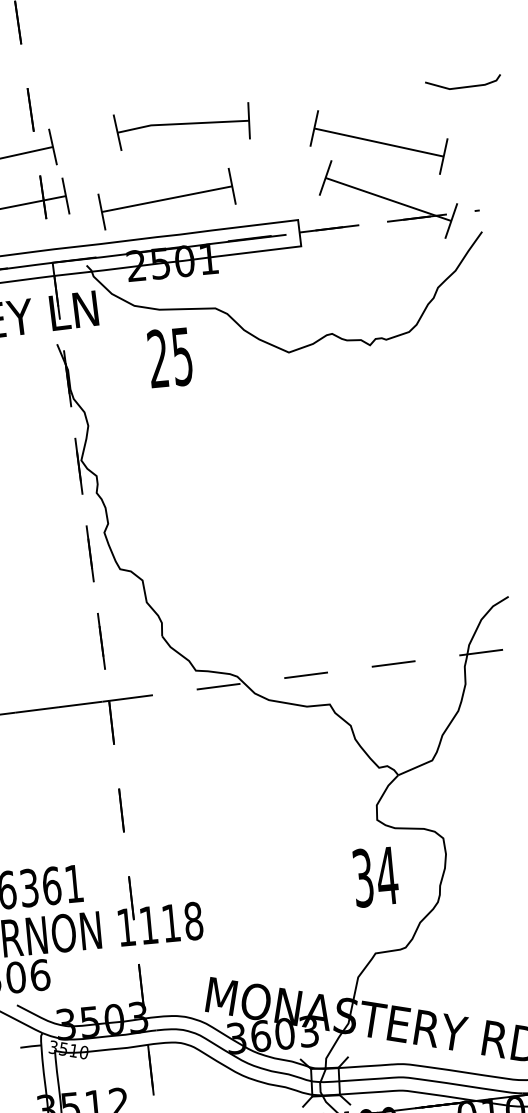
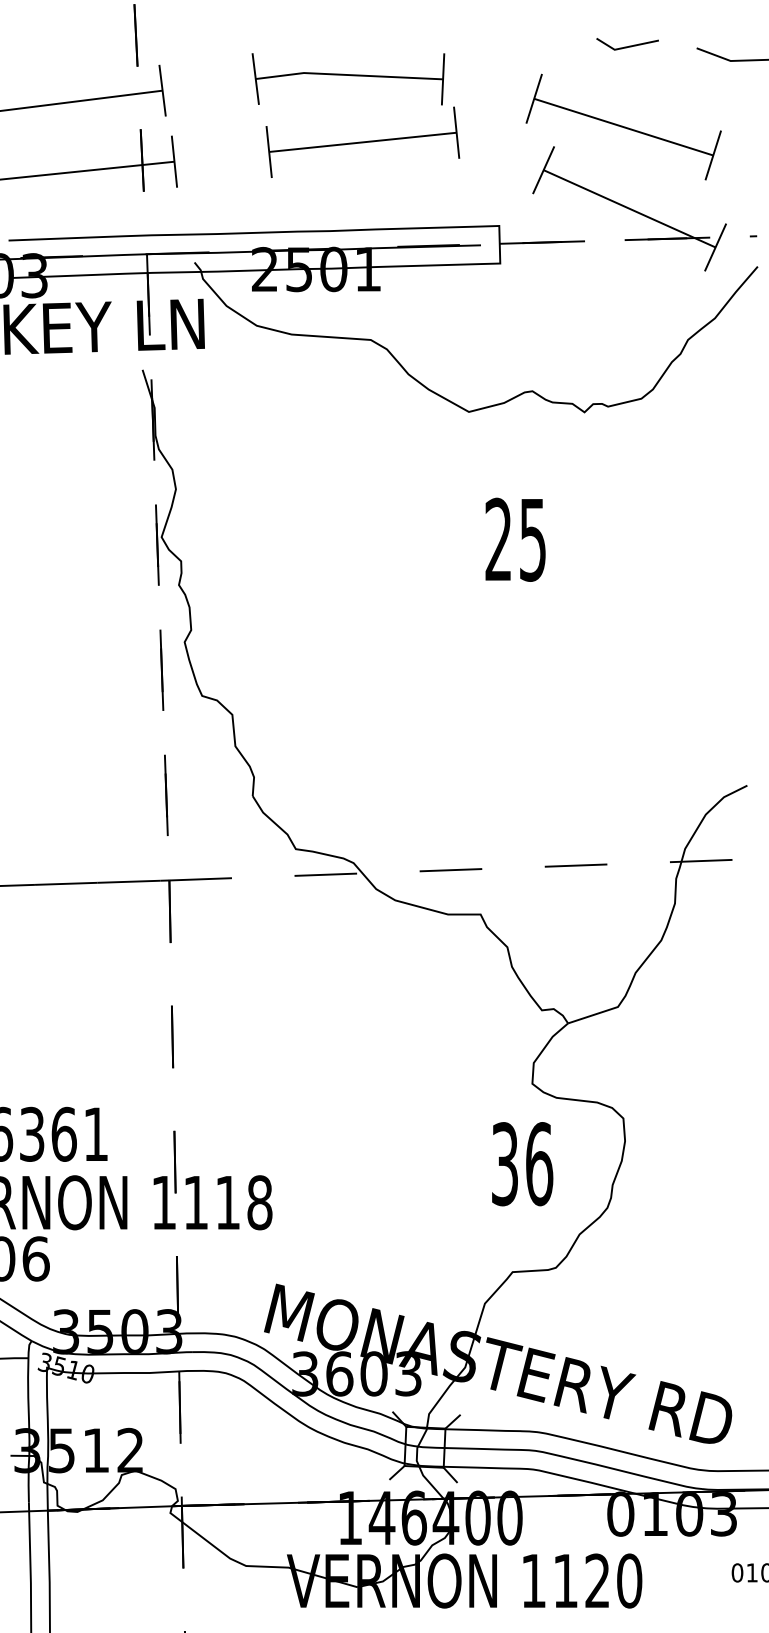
line: (376, 85) -> (627, 46), added
part: (166, 198) -> (362, 141), moved
text: (170, 357) -> (515, 539), moved
text: (387, 876) -> (539, 1164), 34 -> 36

